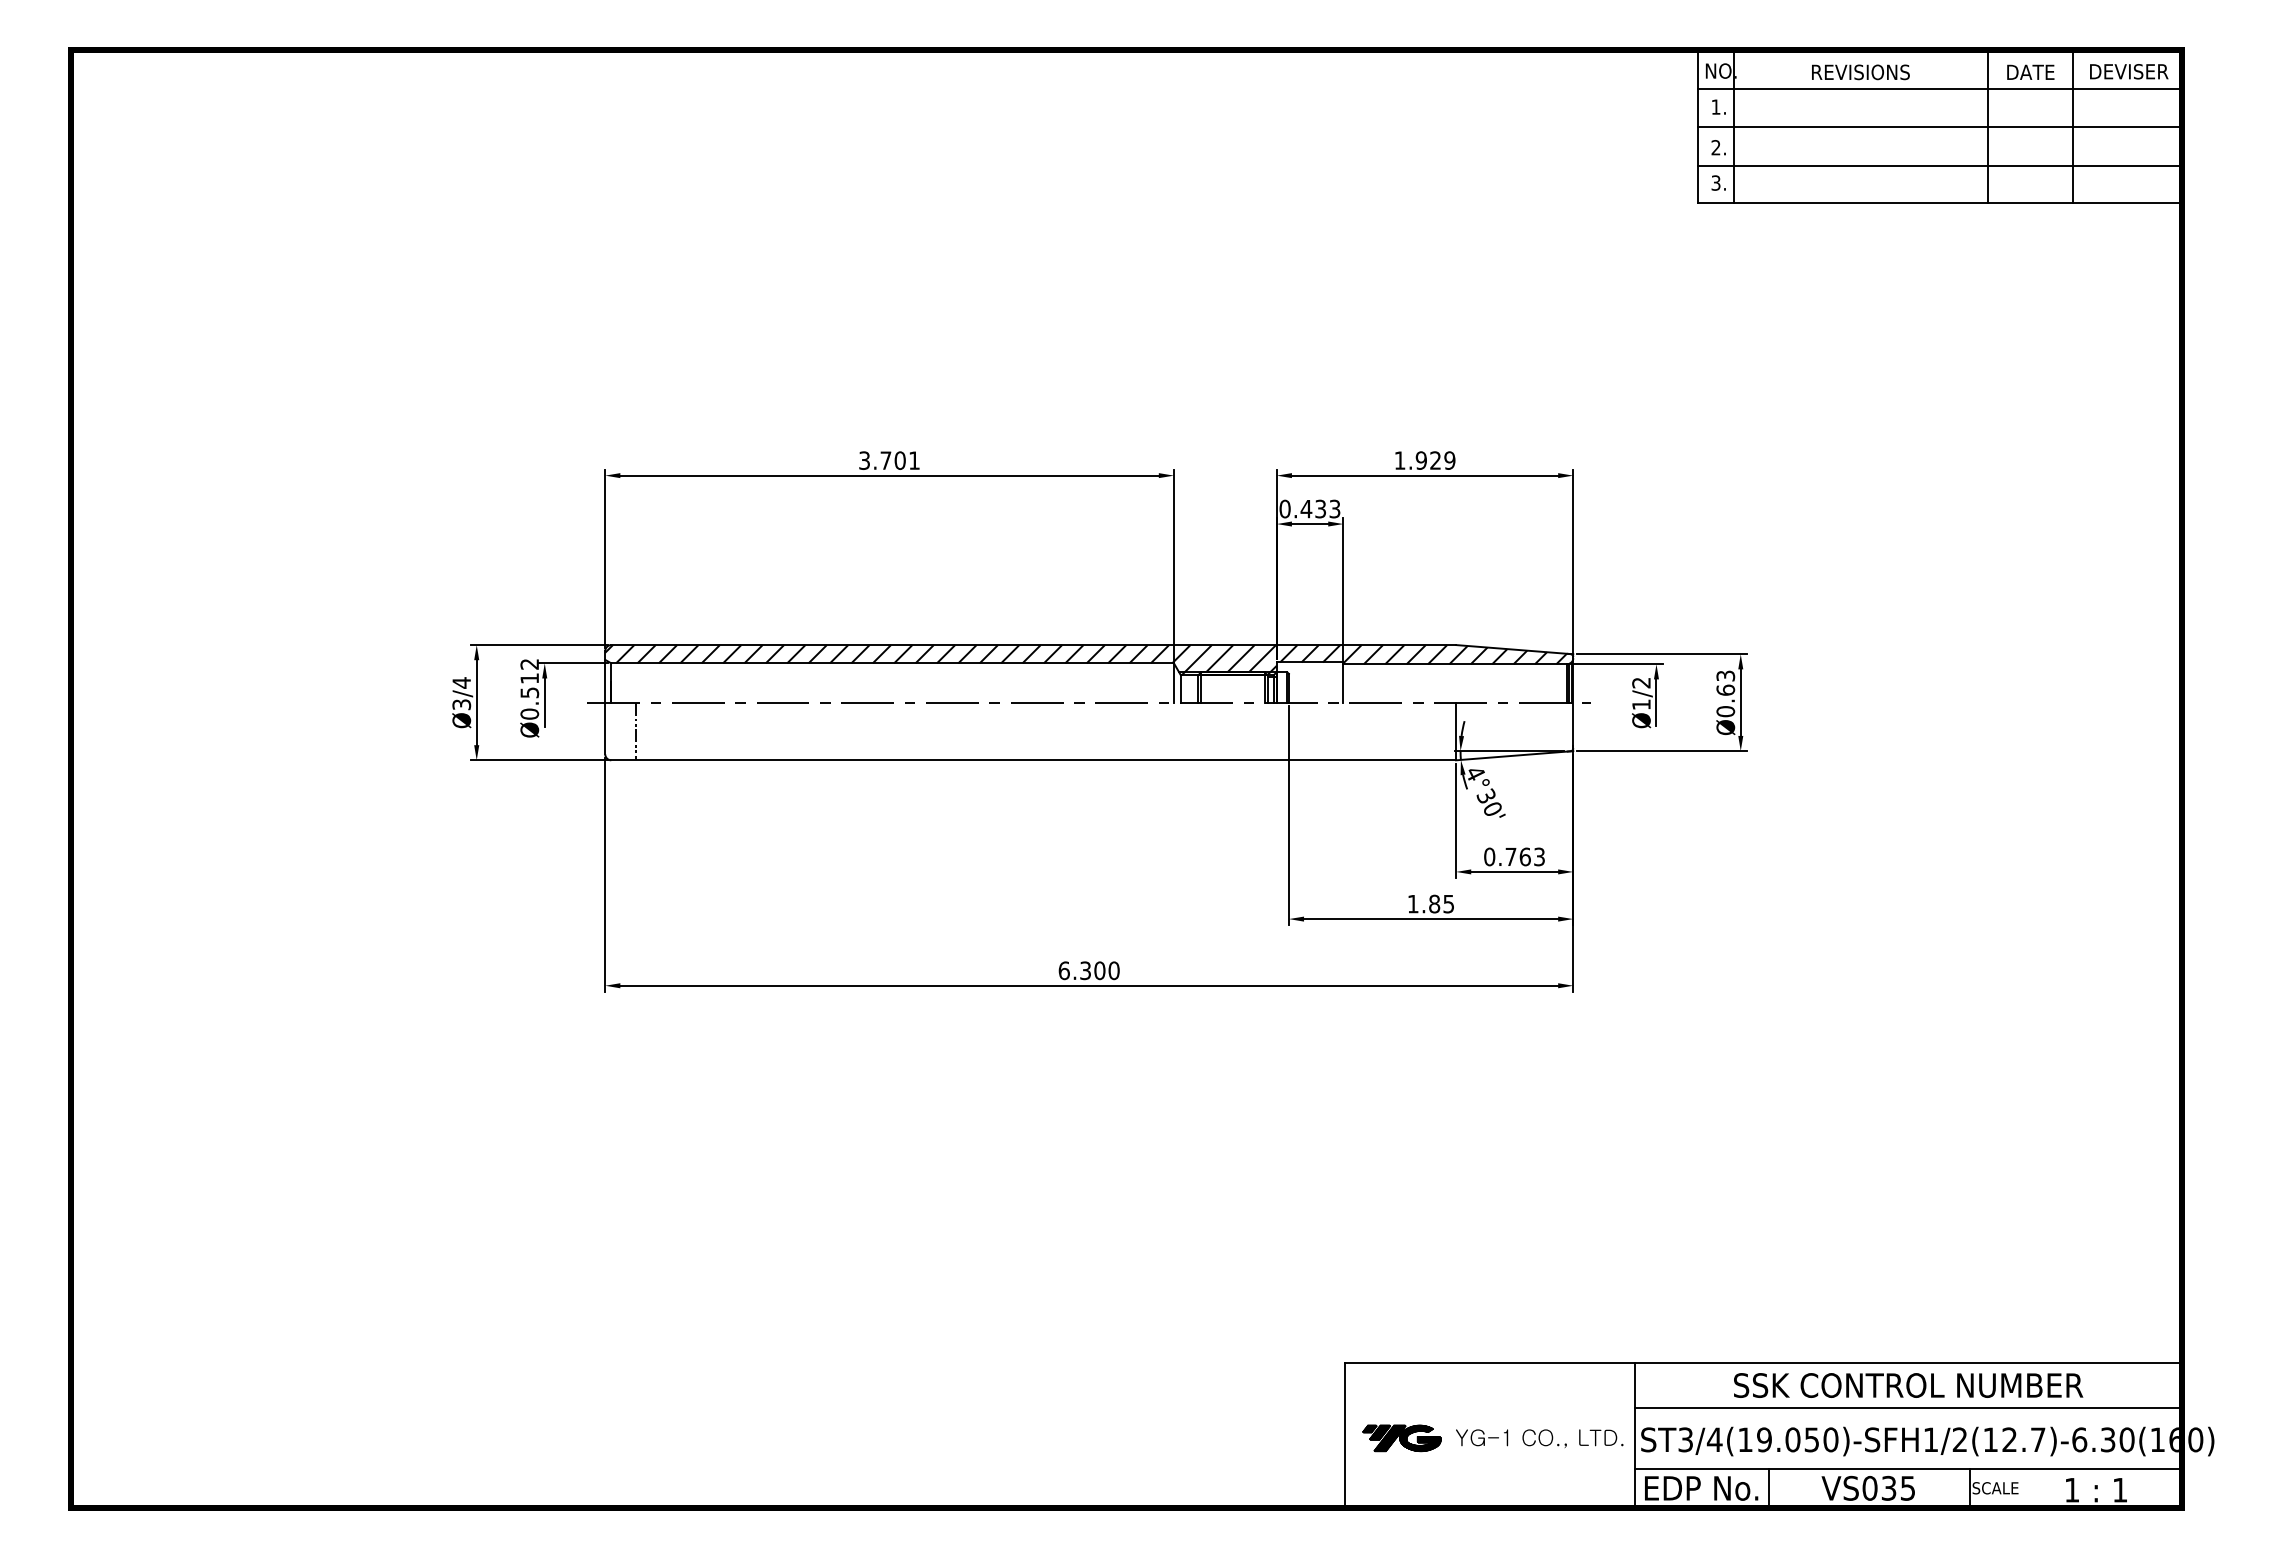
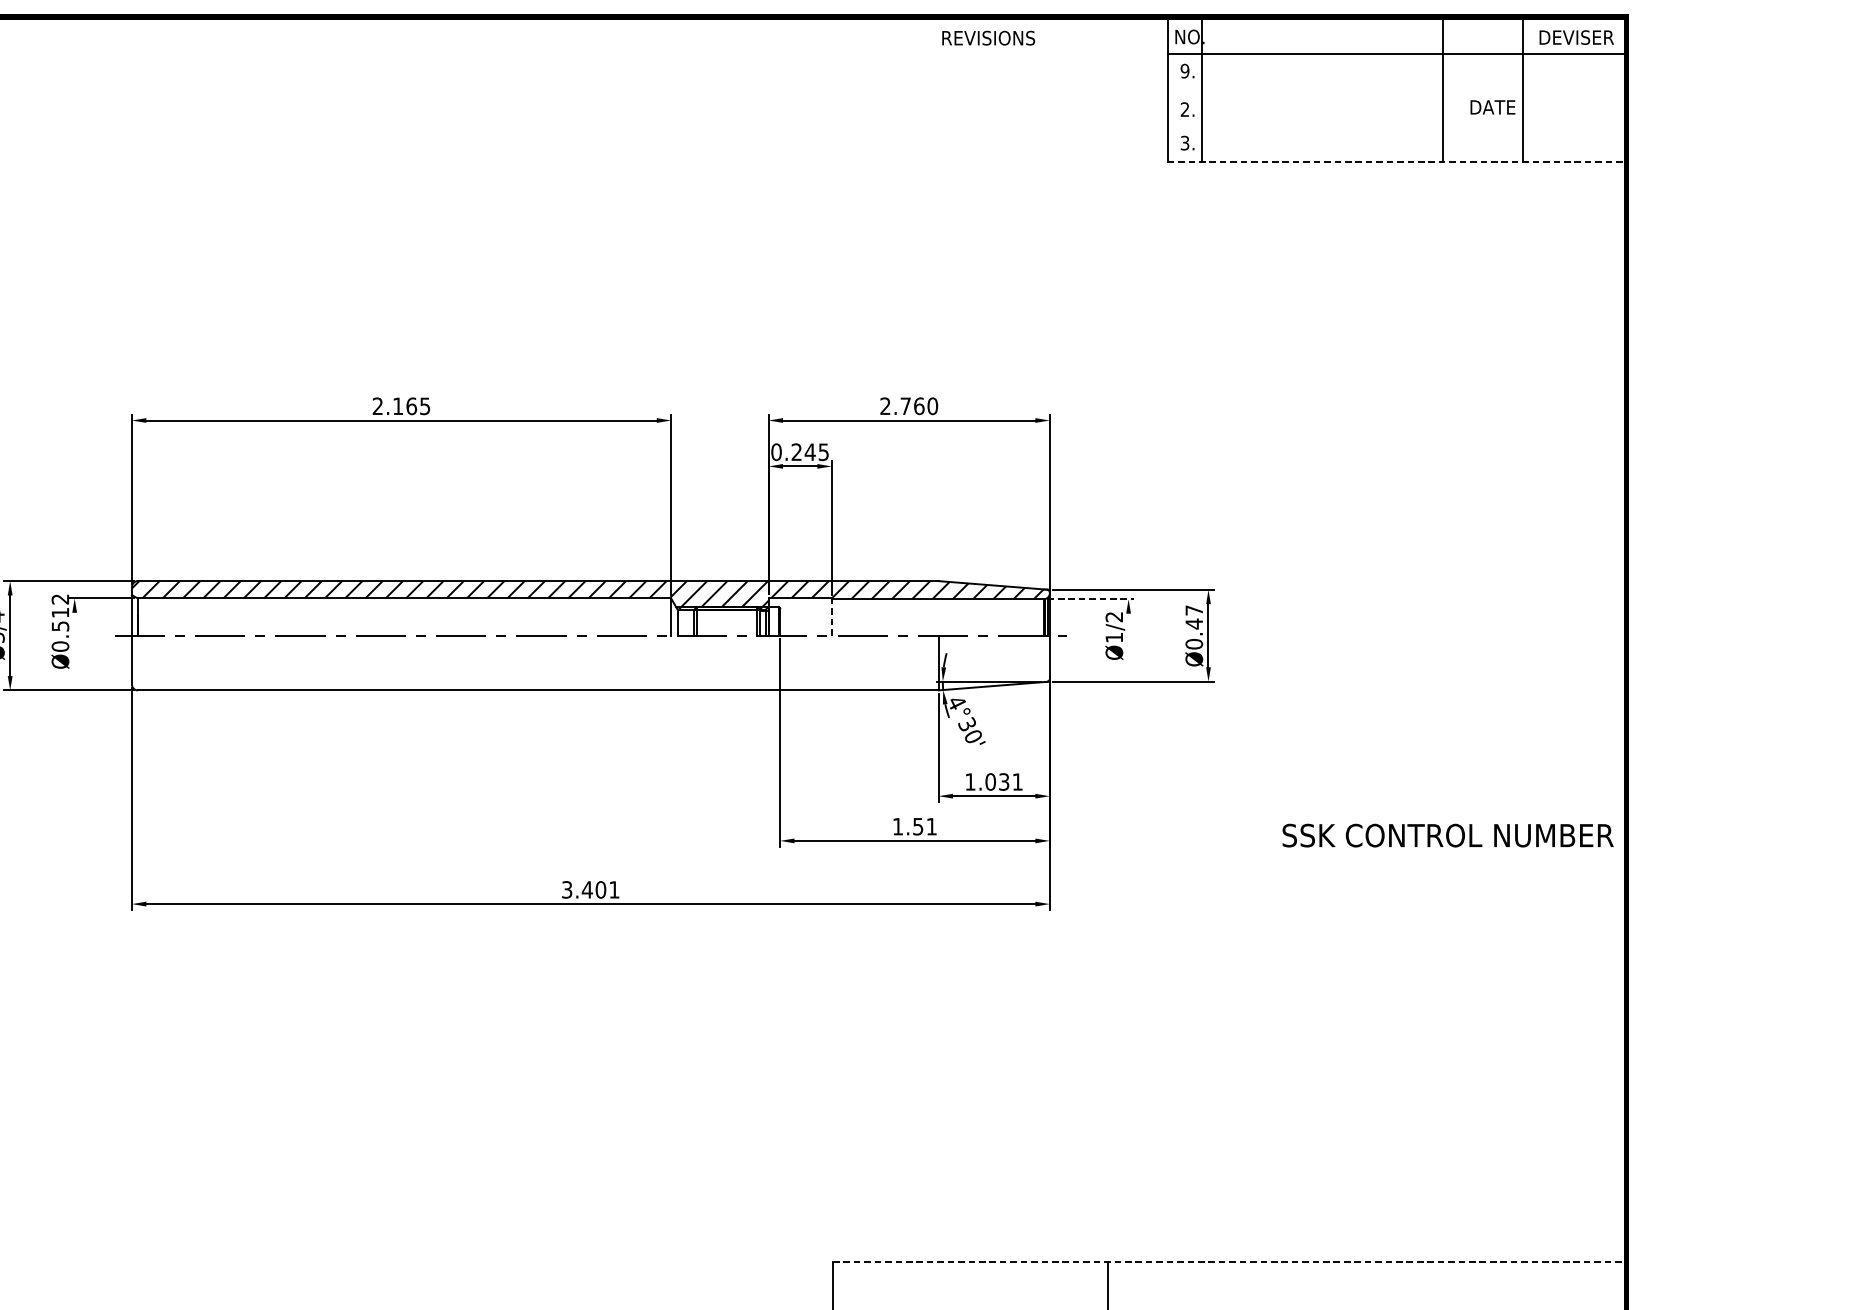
text: (2030, 71) -> (1492, 106), moved
text: (1860, 72) -> (988, 38), moved
text: (1715, 106) -> (1184, 70), 1. -> 9.
line: (1939, 127) -> (1396, 90), removed
line: (1939, 166) -> (1396, 127), removed
line: (1940, 203) -> (1397, 162), solid -> dashed
text: (889, 460) -> (401, 406), 3.701 -> 2.165
text: (1424, 460) -> (908, 406), 1.929 -> 2.760
text: (1320, 508) -> (810, 451), 0.433 -> 0.245
line: (1616, 664) -> (1090, 599), solid -> dashed
line: (1343, 682) -> (831, 616), solid -> dashed
text: (1725, 683) -> (1194, 617), Ø0.63 -> Ø0.47
line: (544, 702) -> (74, 635), removed
line: (1656, 702) -> (1128, 635), removed
line: (635, 731) -> (160, 663), removed
text: (1514, 856) -> (993, 781), 0.763 -> 1.031
text: (1441, 903) -> (924, 826), 1.85 -> 1.51
text: (1088, 970) -> (590, 889), 6.300 -> 3.401
line: (1763, 1362) -> (1230, 1261), solid -> dashed
text: (1908, 1385) -> (1448, 835), moved
line: (1907, 1408) -> (1366, 1304), removed

